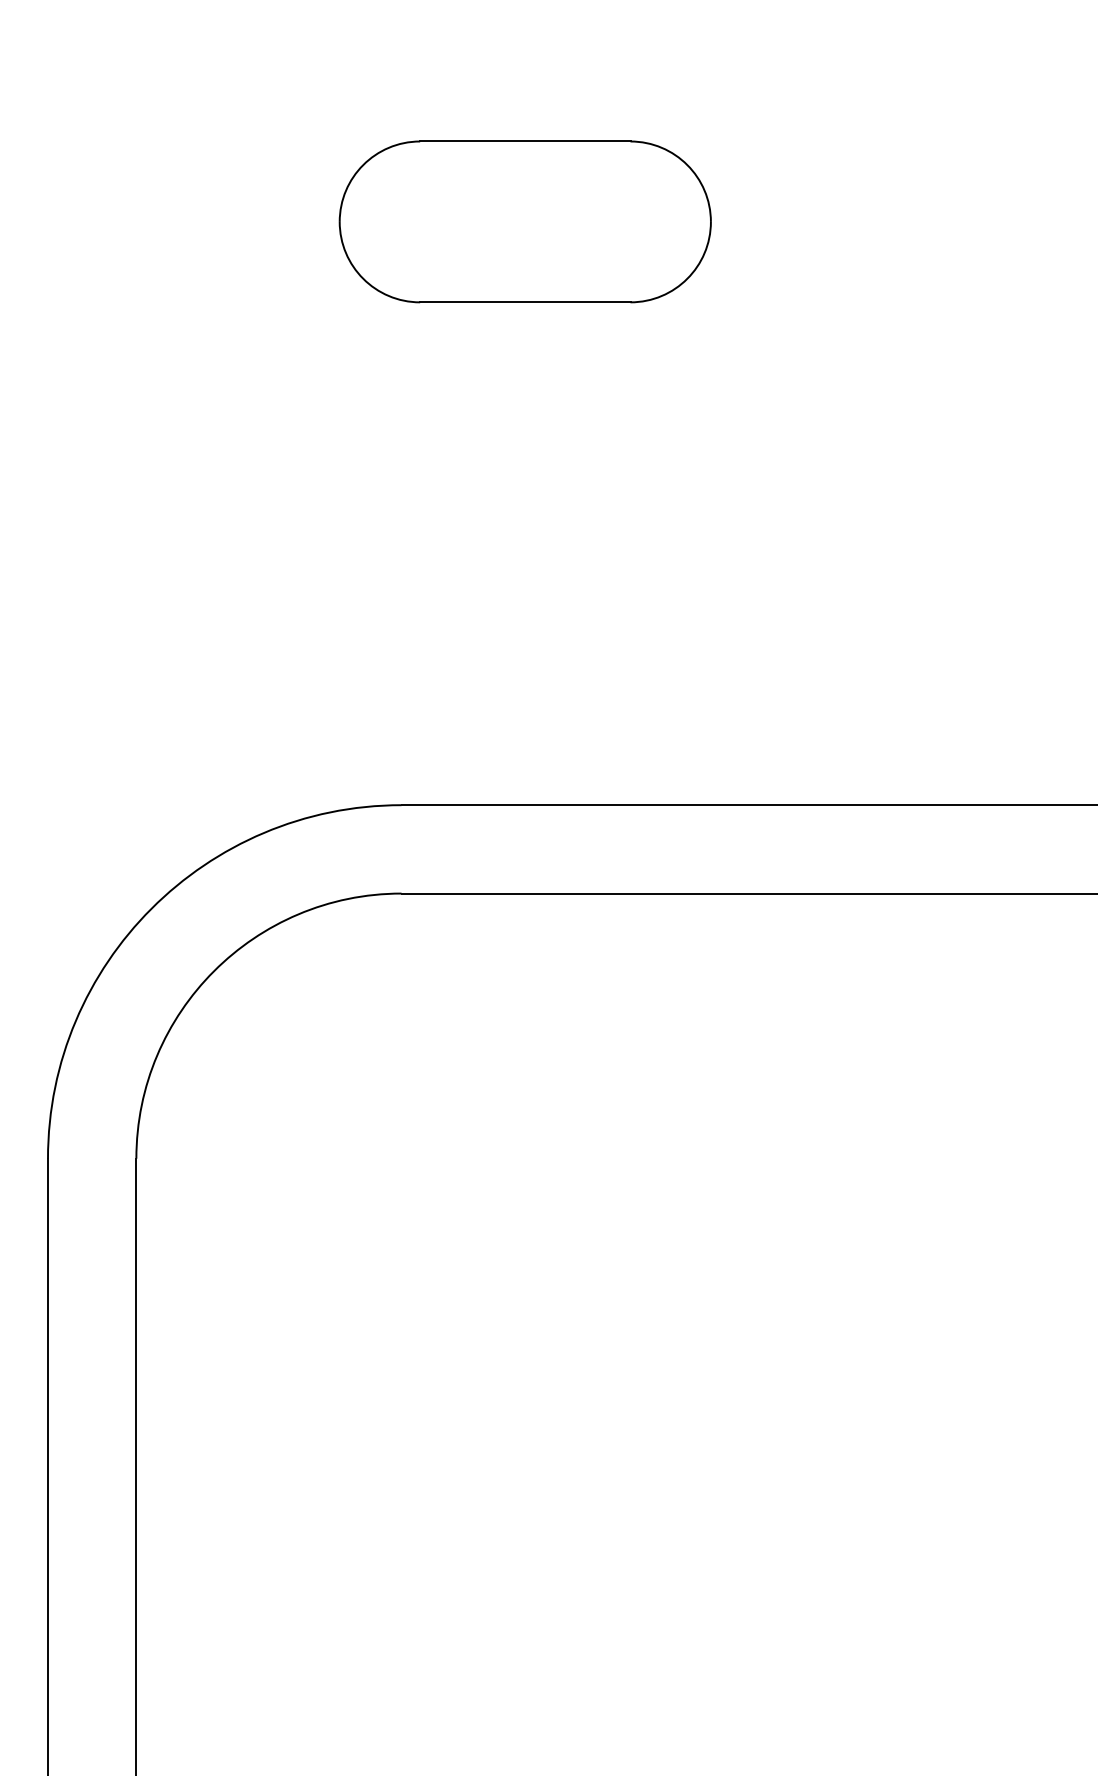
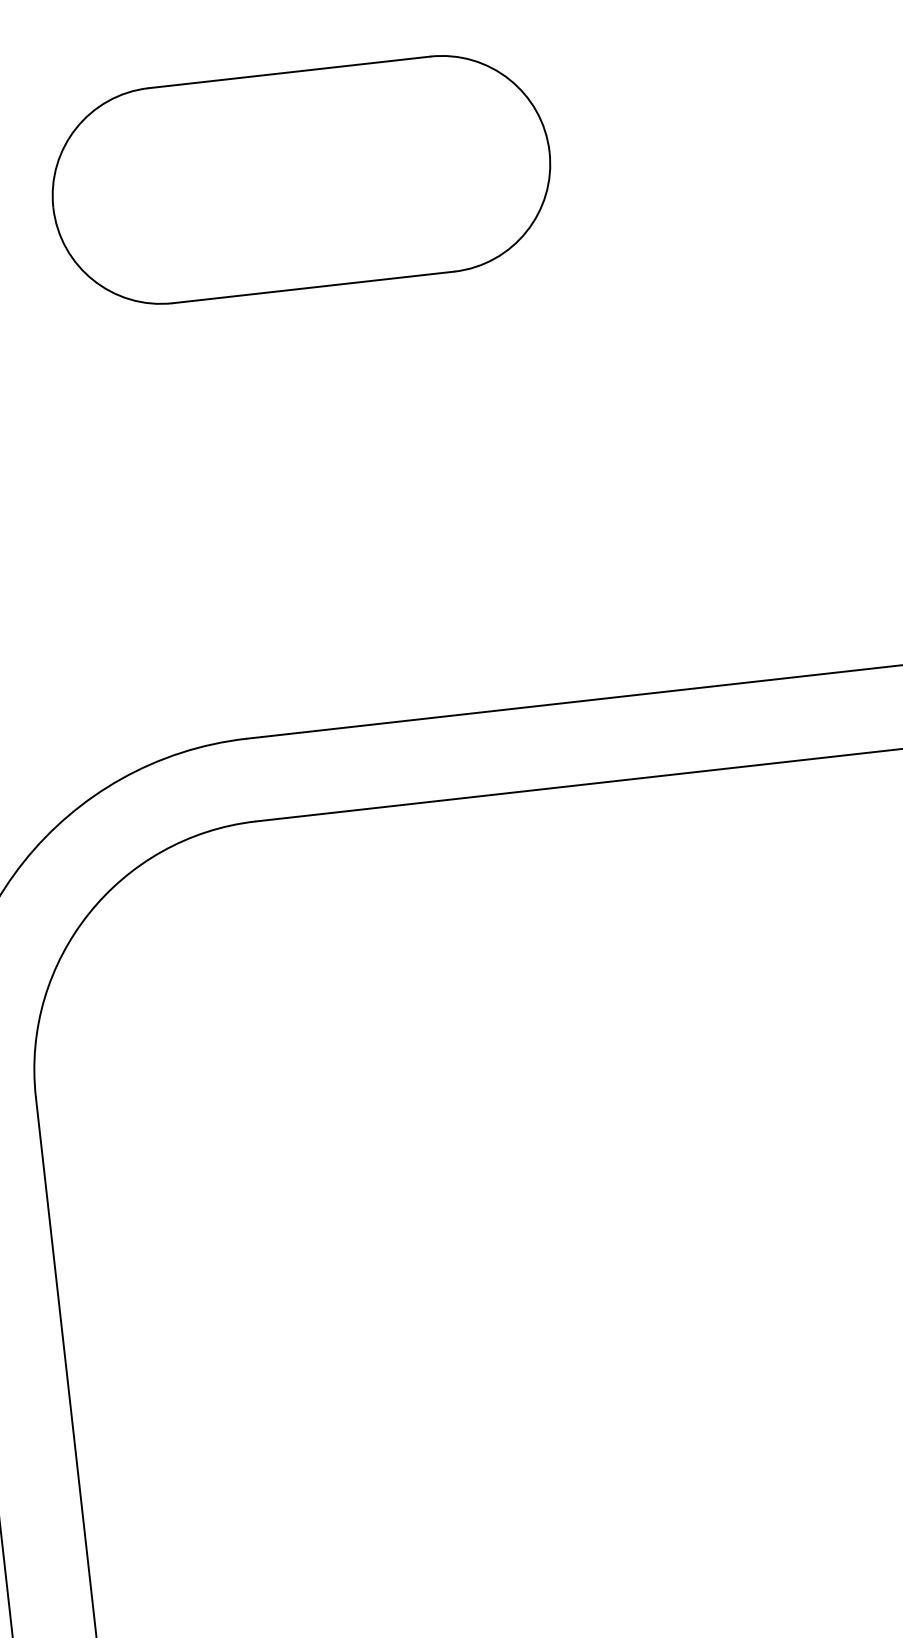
part: (525, 221) -> (301, 179), size x1.43

